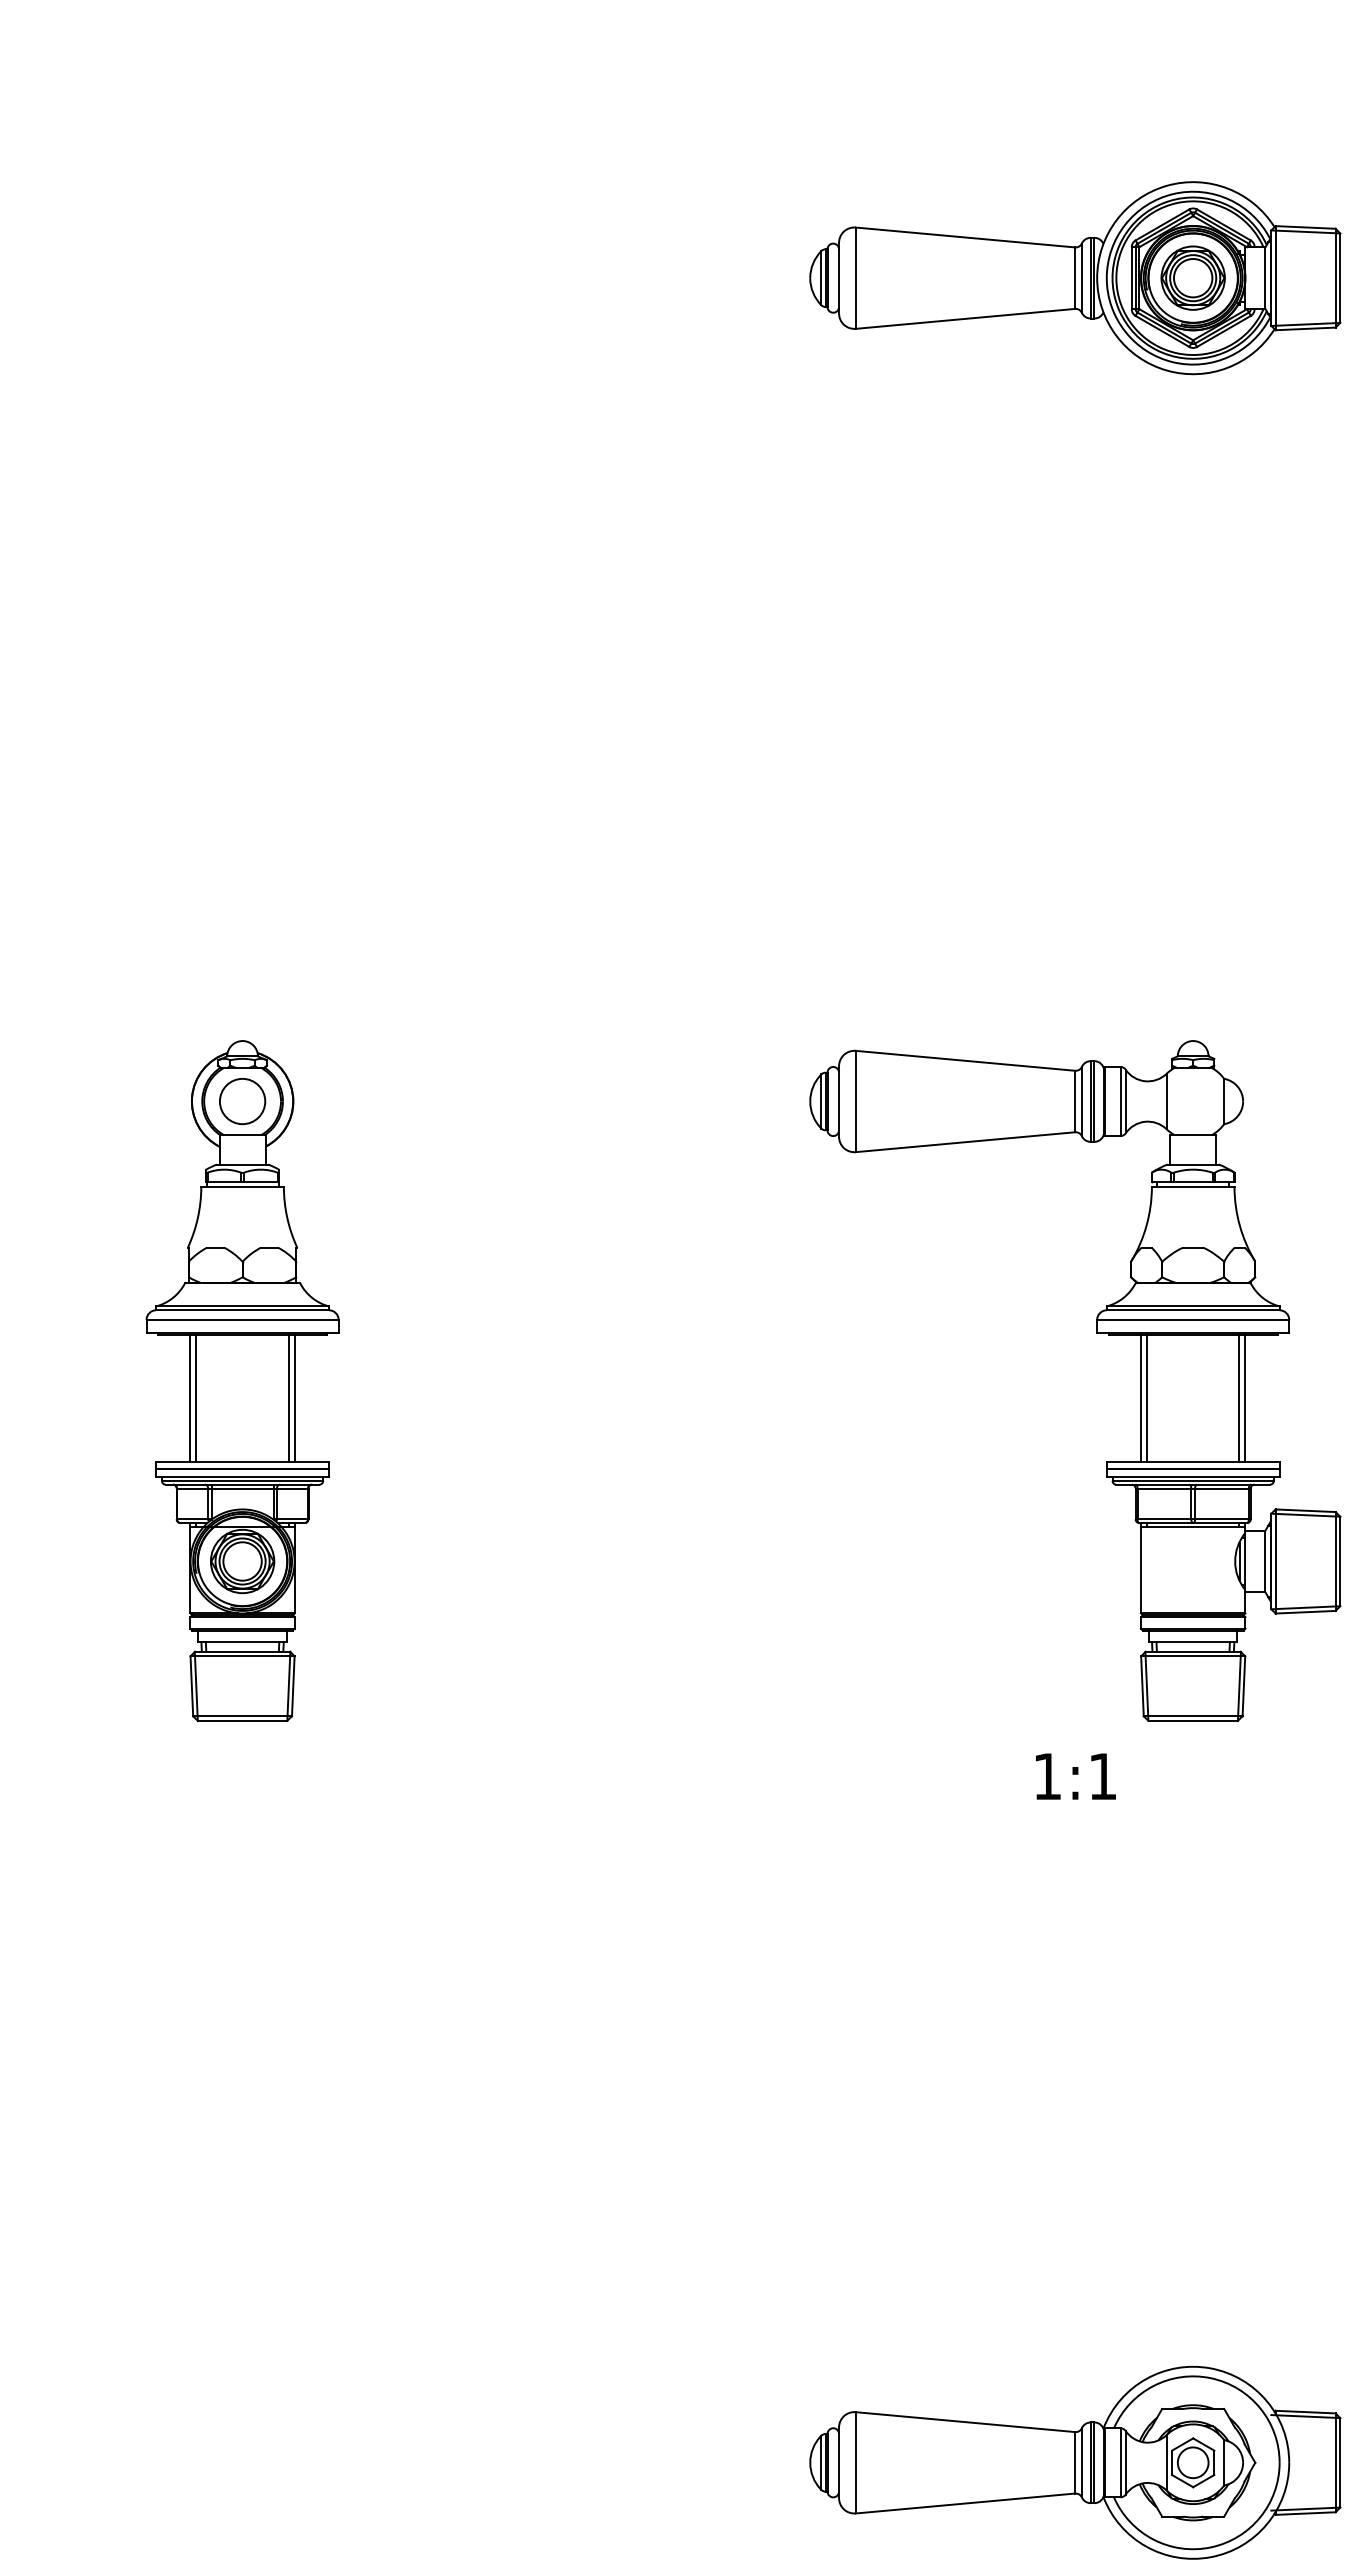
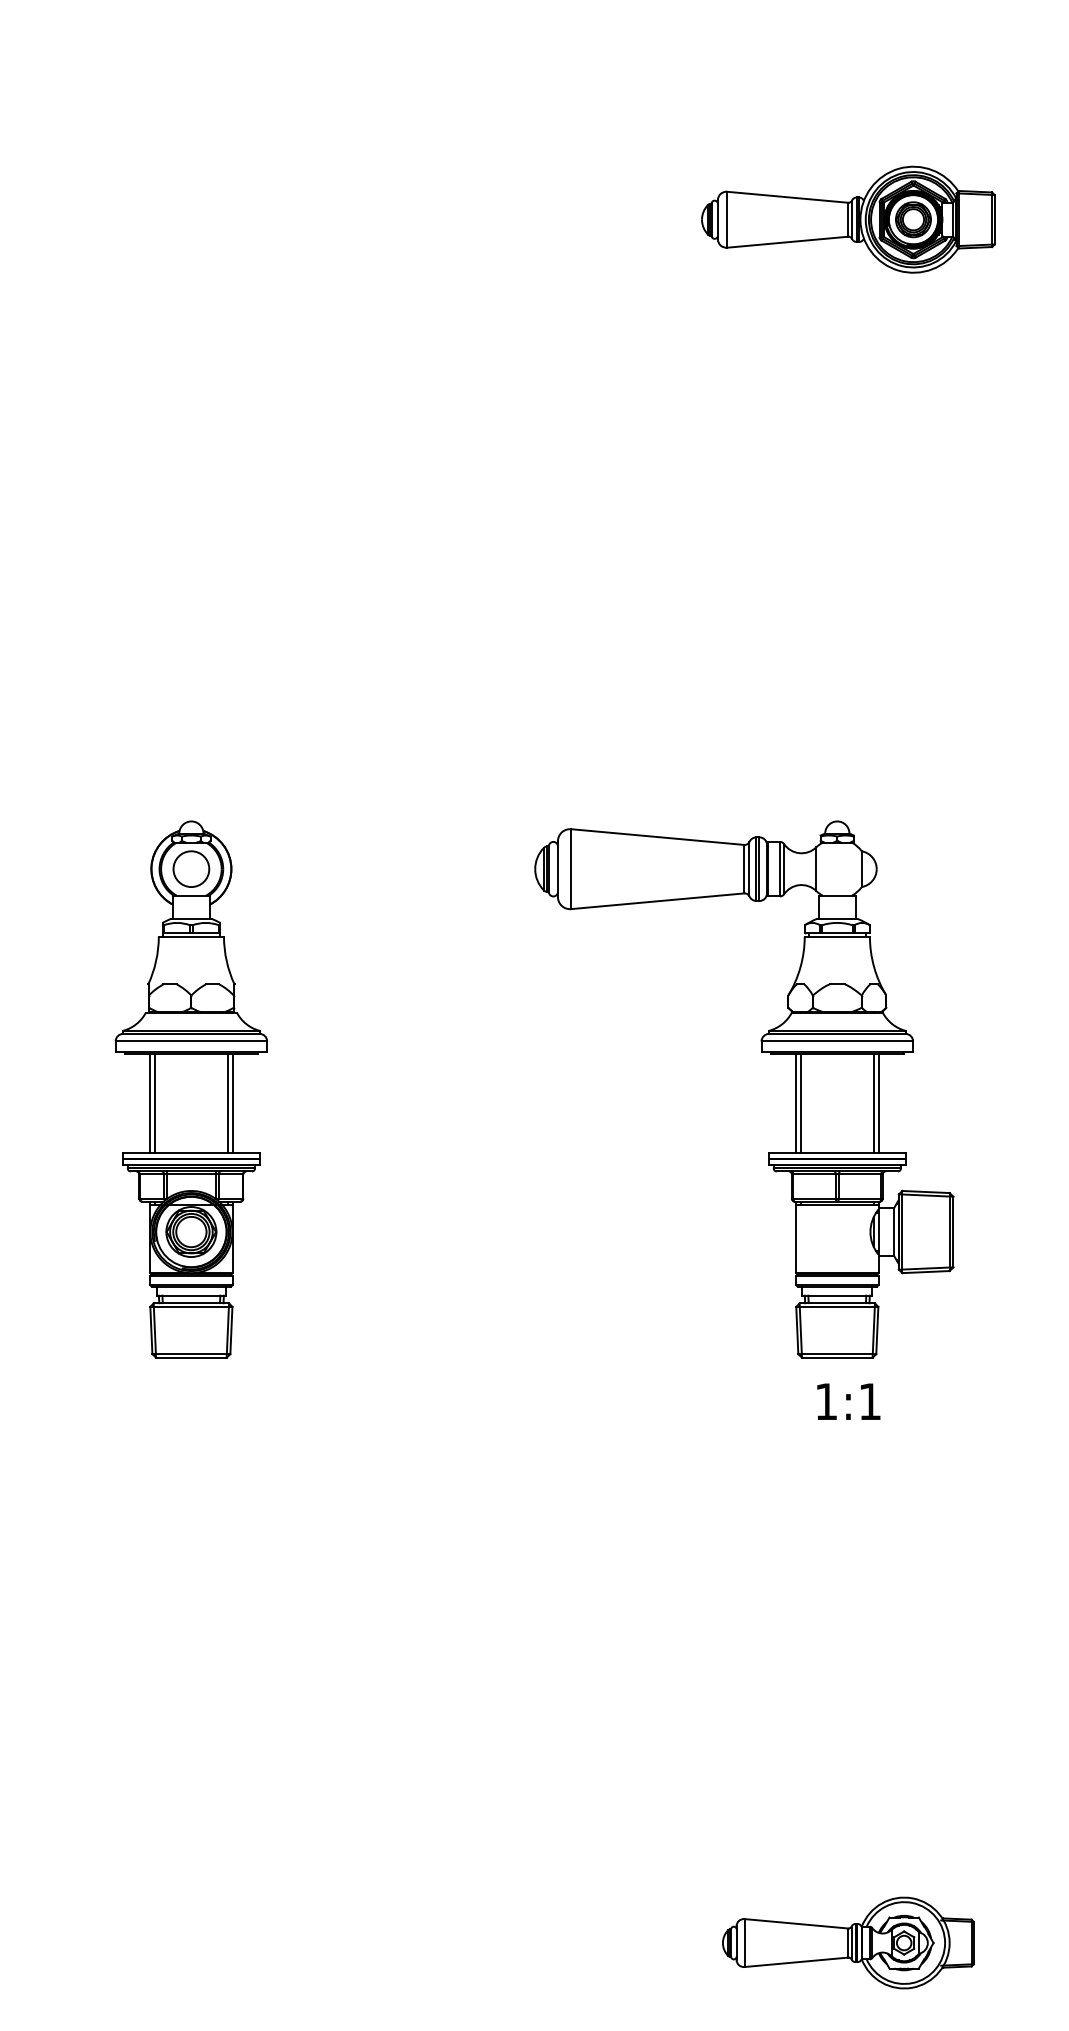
part: (1075, 277) -> (848, 219), size x0.7
part: (1097, 1333) -> (761, 1052), moved
part: (1075, 2462) -> (848, 1942), size x0.6

